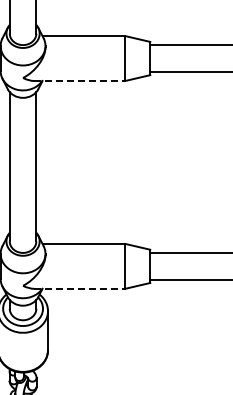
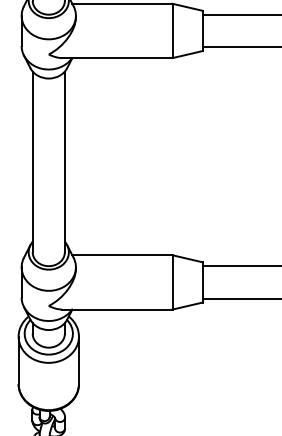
line: (79, 80) -> (117, 57), dashed -> solid
line: (79, 288) -> (117, 309), dashed -> solid

